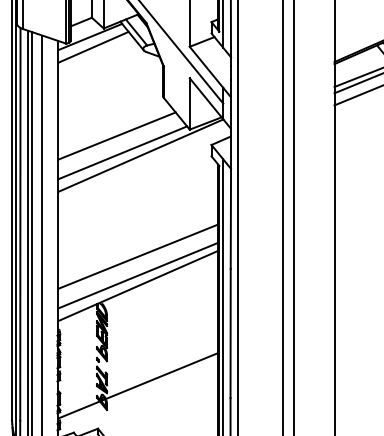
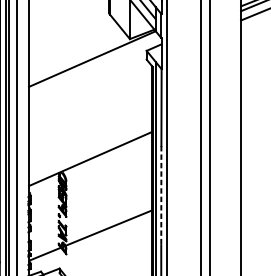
line: (116, 135) -> (73, 43), removed
line: (122, 152) -> (78, 56), removed
line: (138, 256) -> (90, 136), removed
line: (138, 275) -> (90, 151), removed
line: (230, 333) -> (161, 195), solid -> dashed

